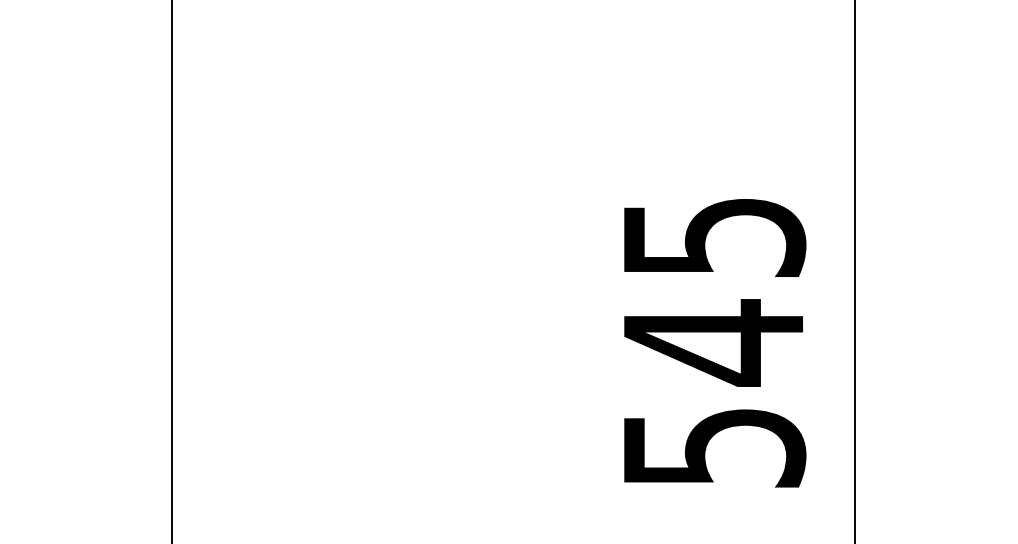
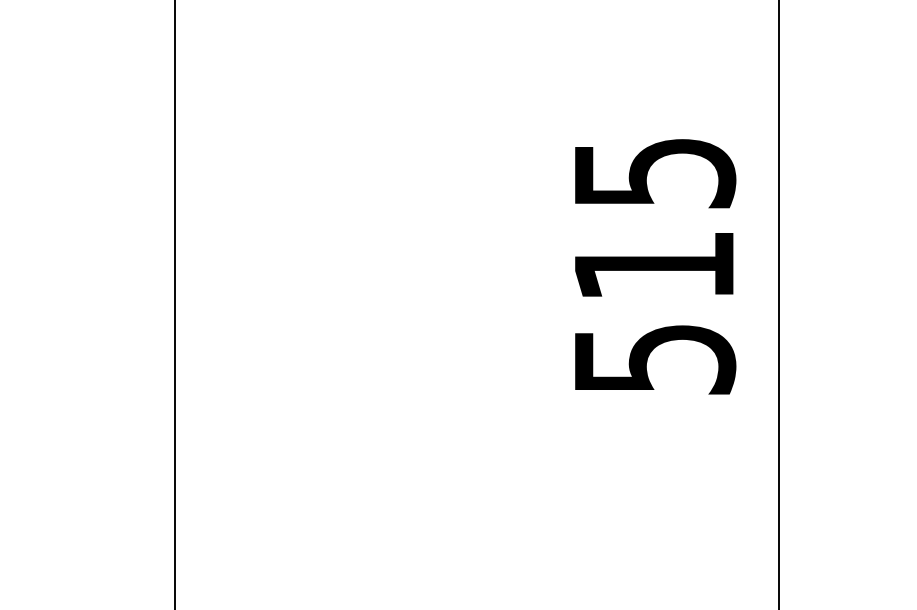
text: (713, 342) -> (654, 266), 545 -> 515

